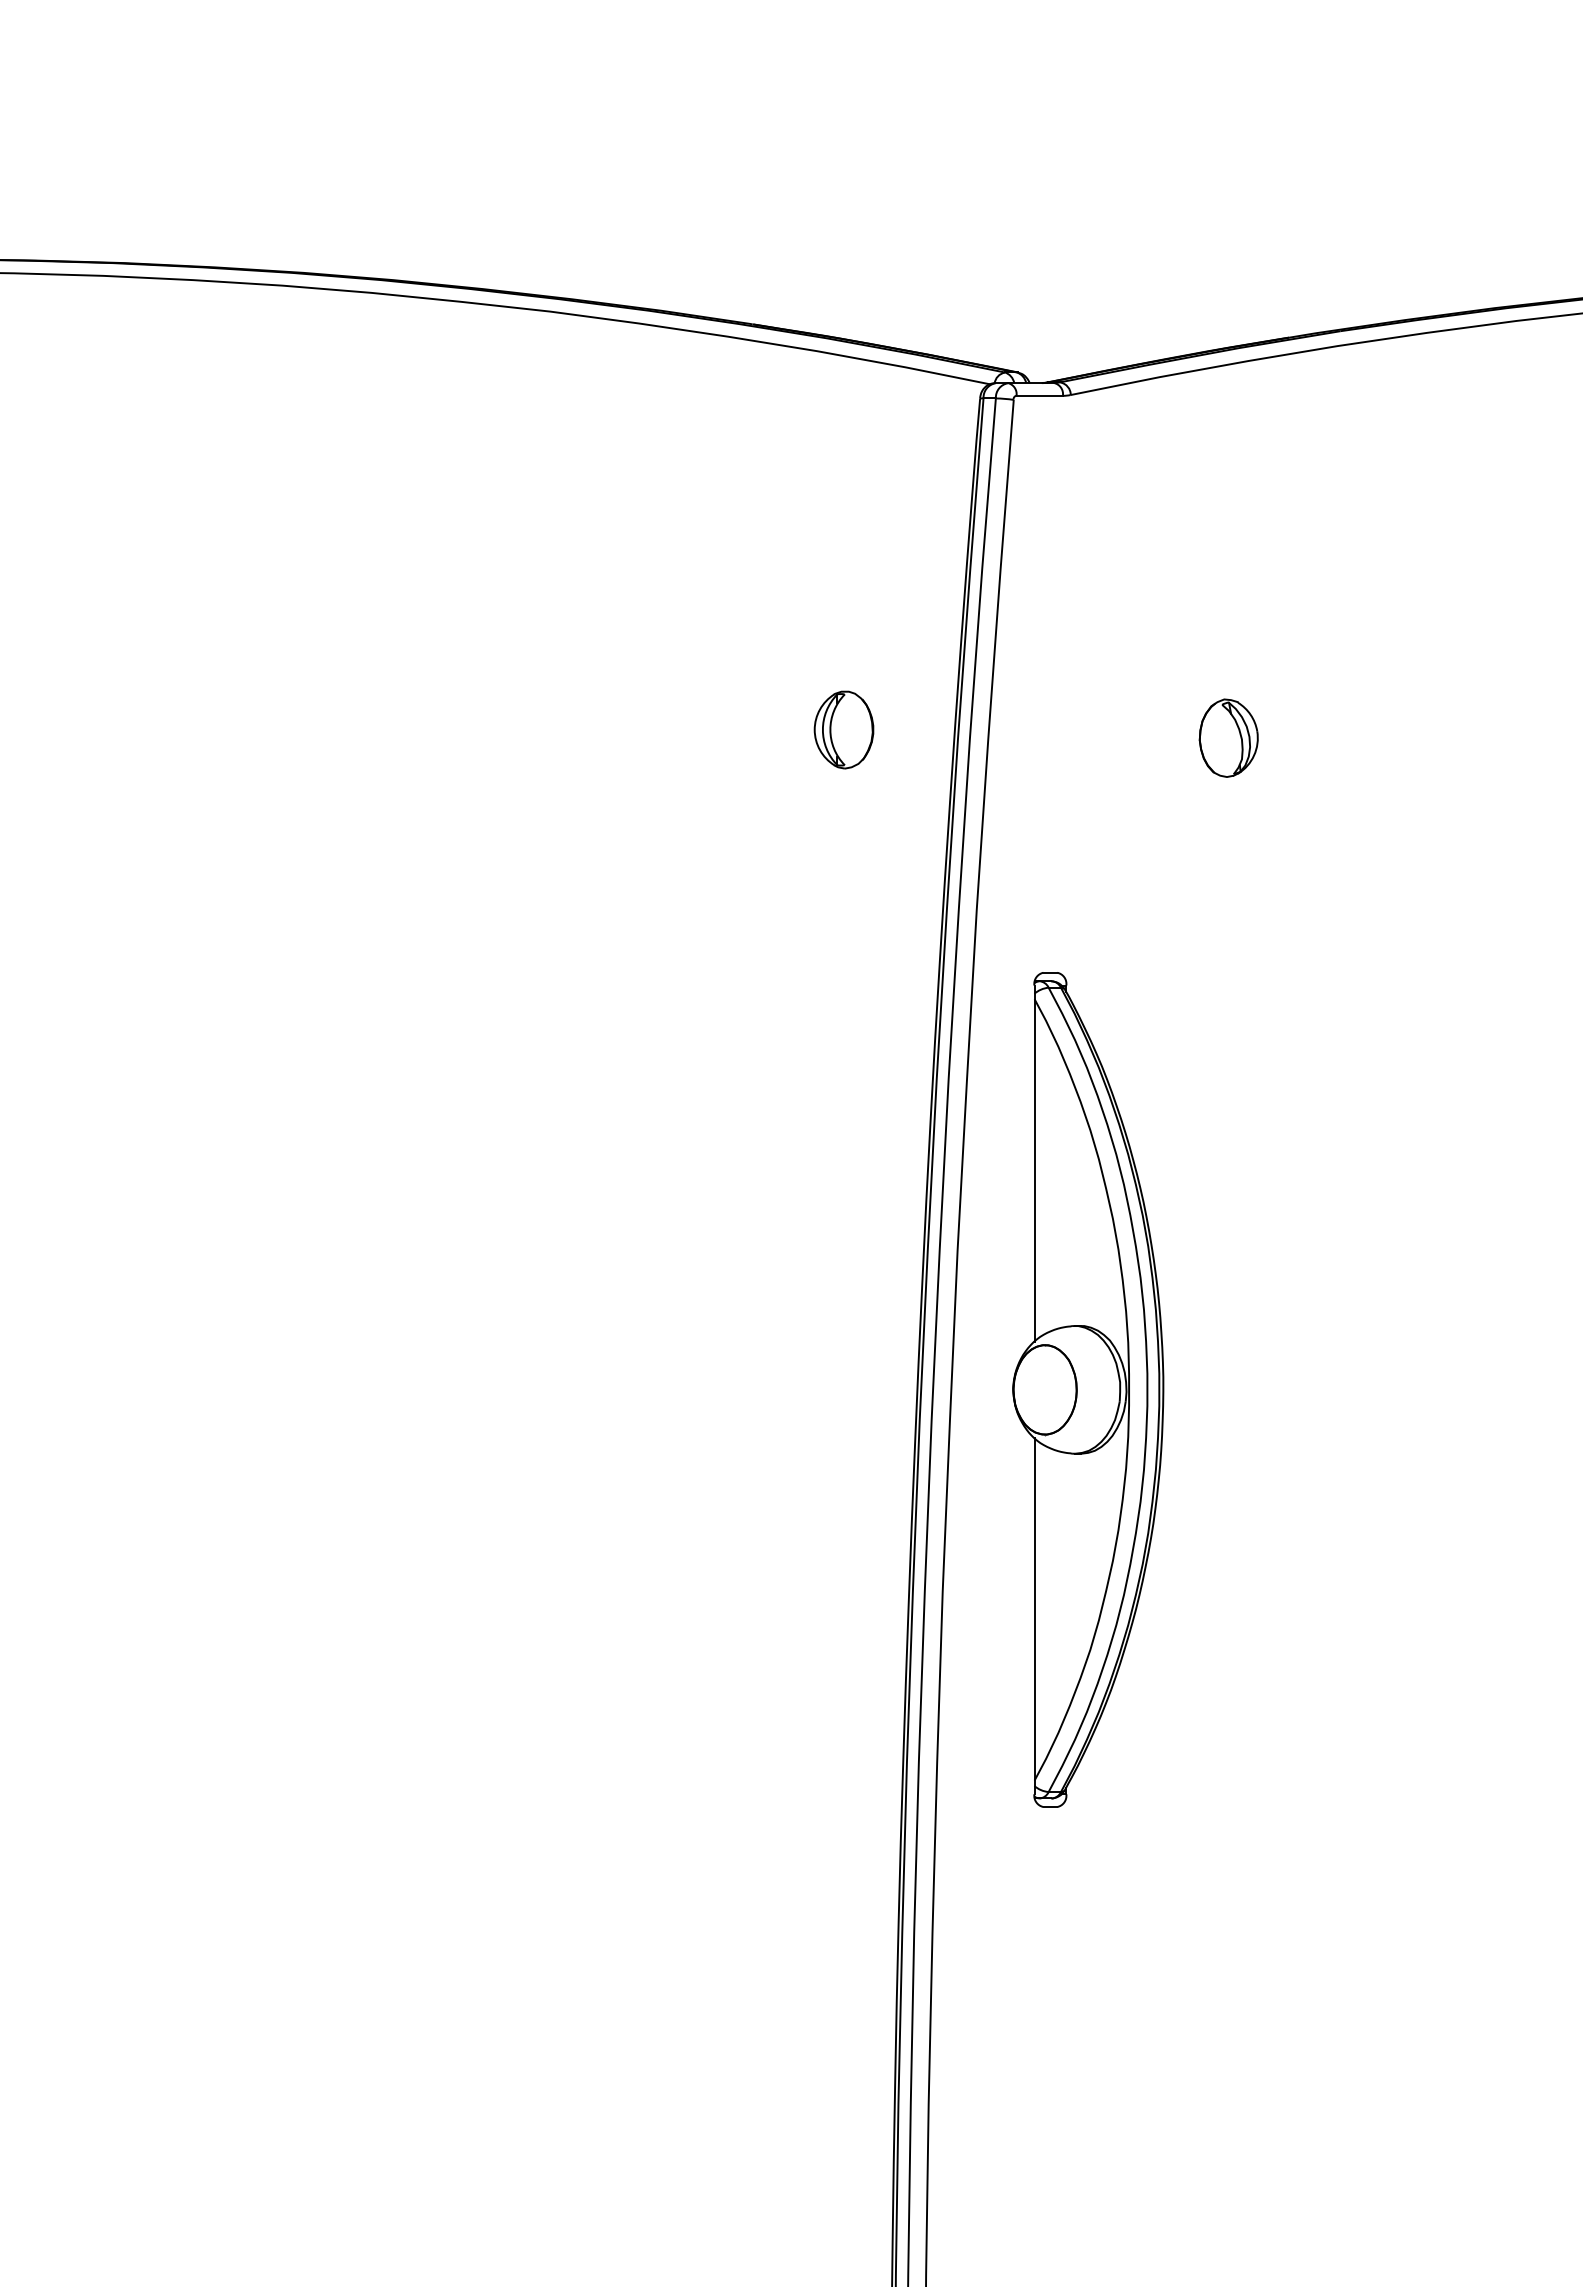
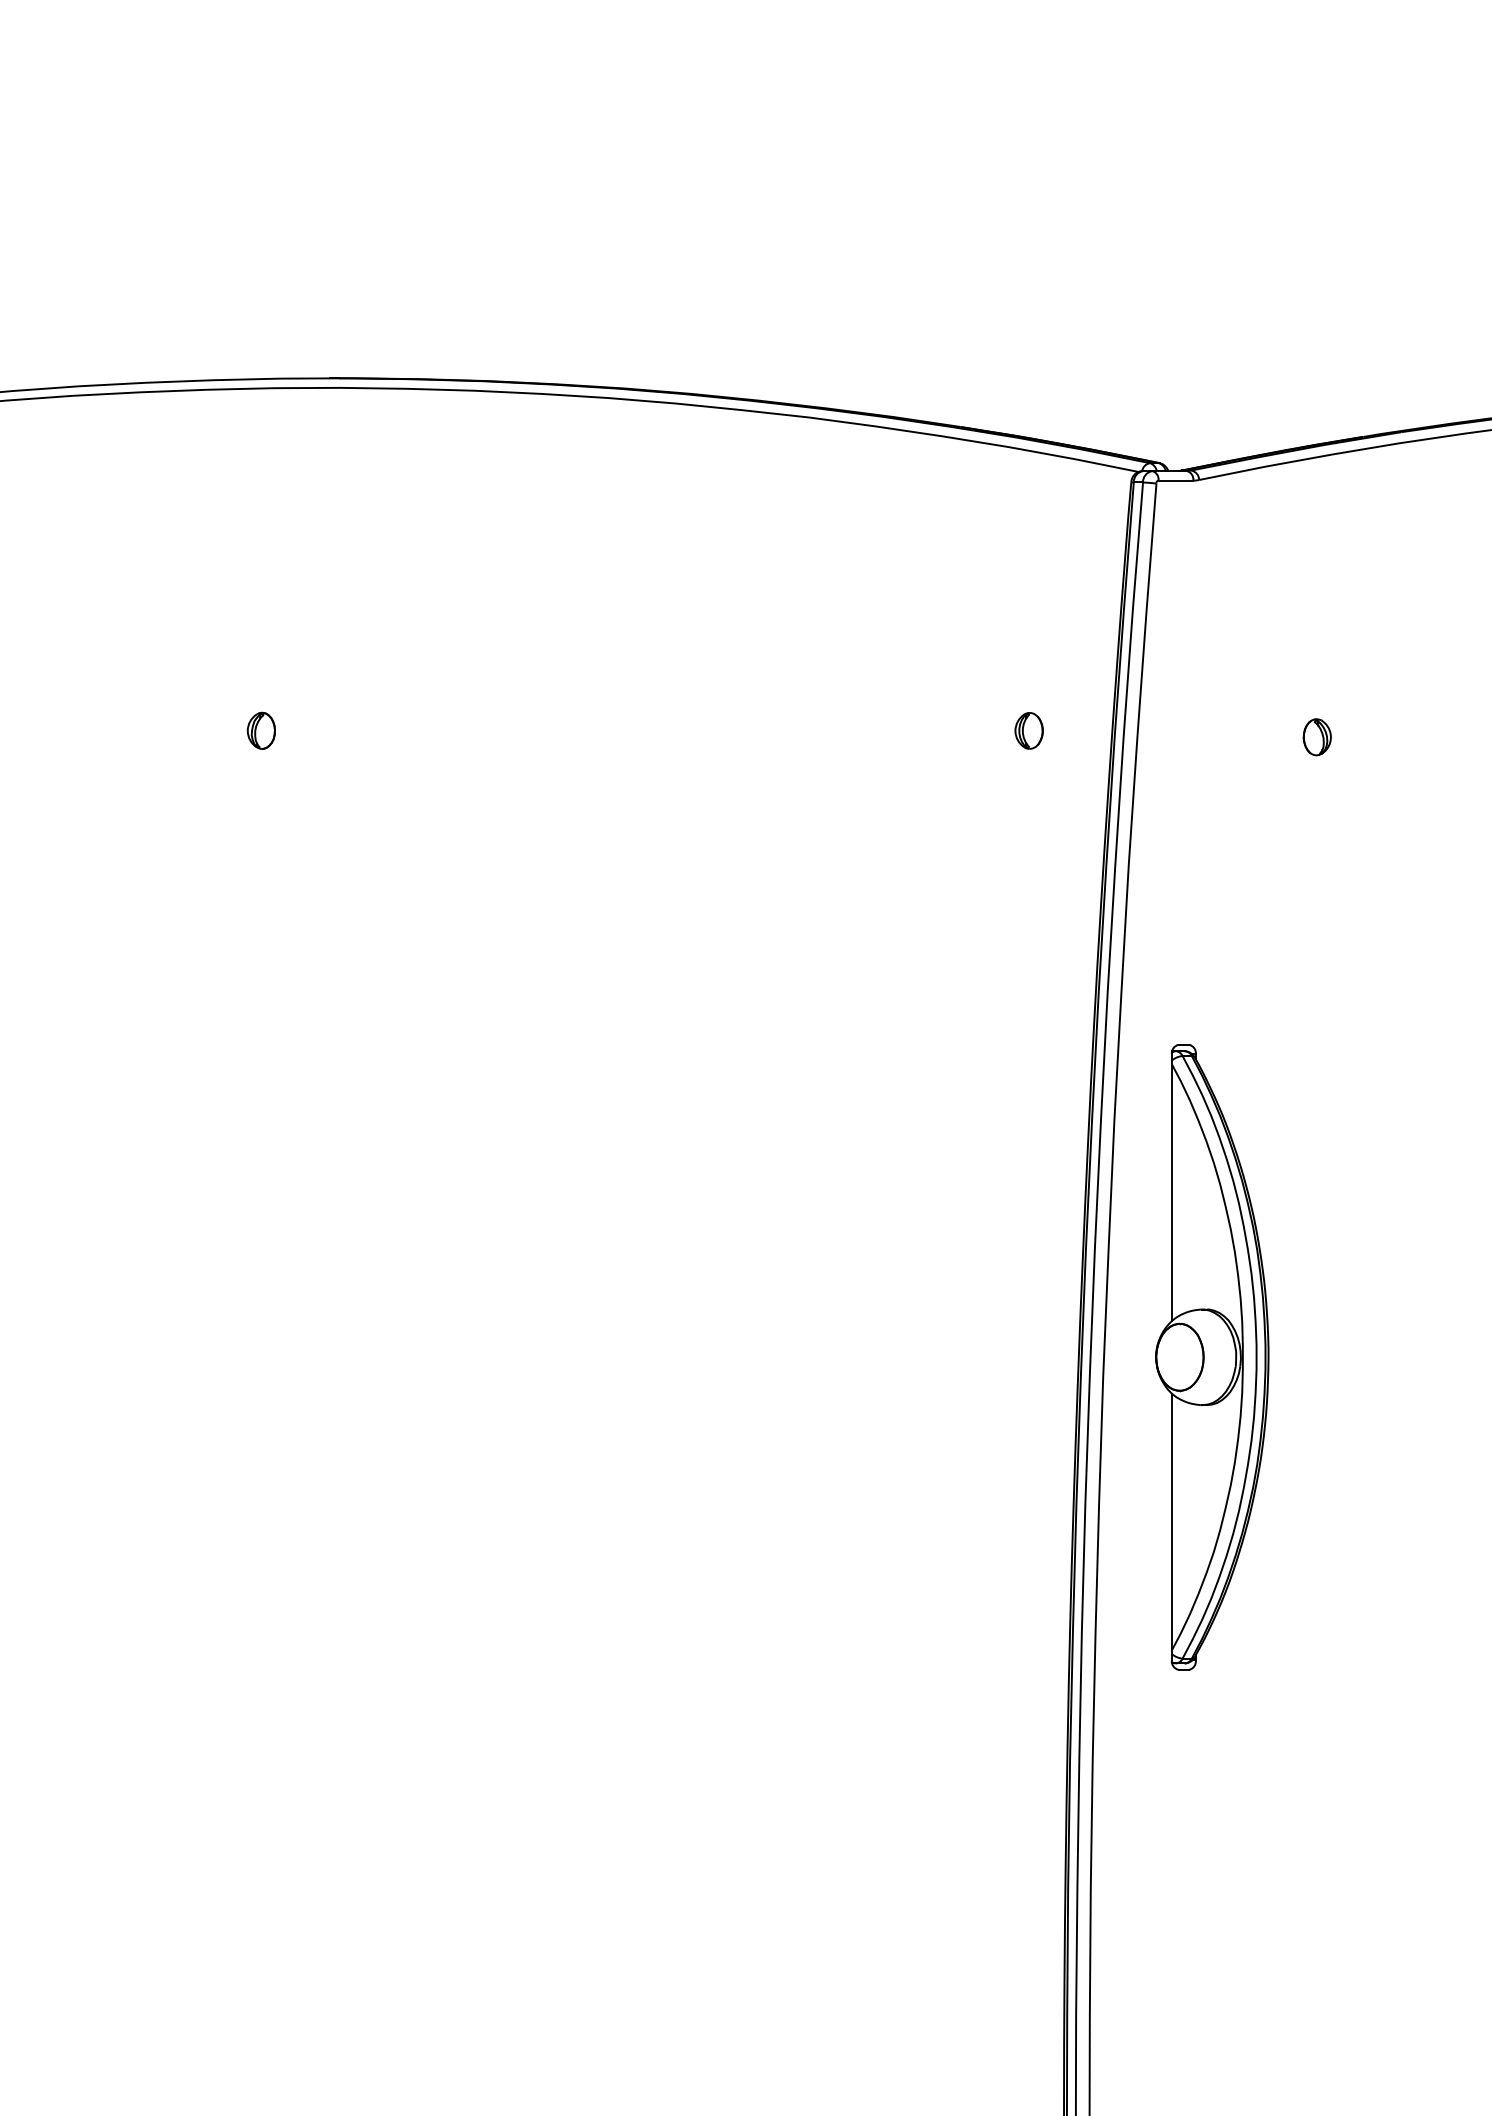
part: (842, 729) -> (1028, 730), size x0.62
part: (1227, 738) -> (1316, 737), size x0.62
part: (1088, 1390) -> (1212, 1357), moved

